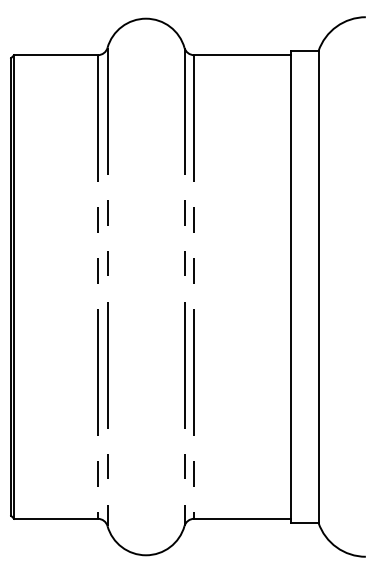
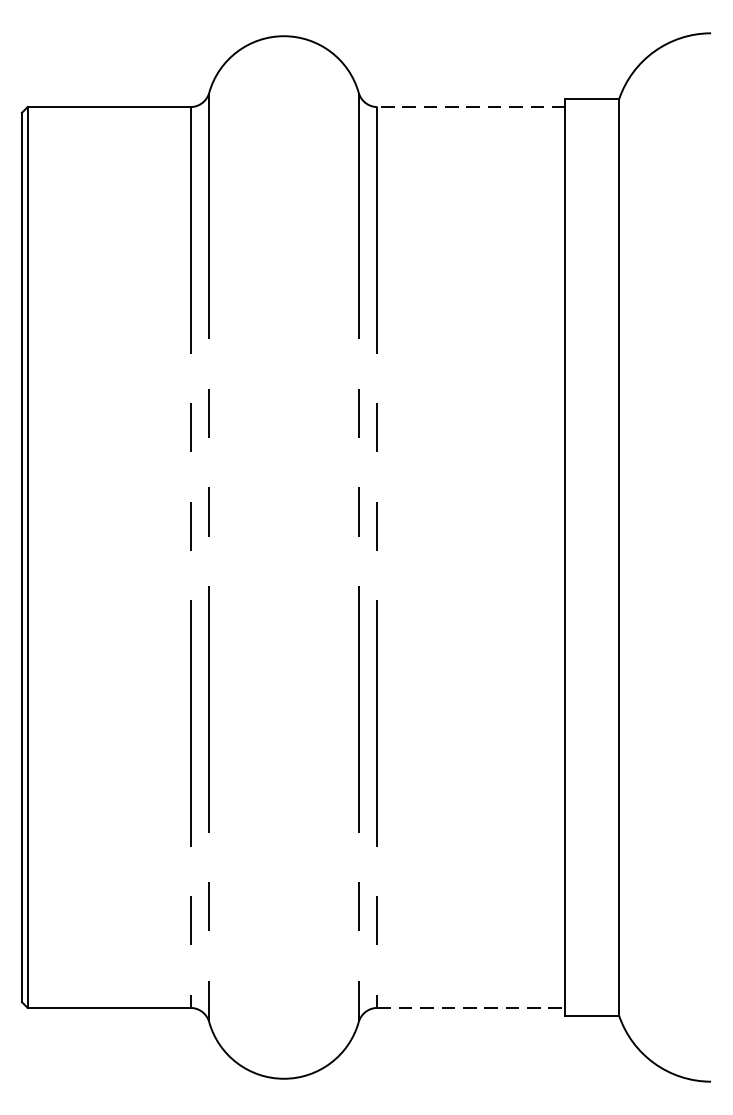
line: (242, 55) -> (471, 107), solid -> dashed
line: (243, 518) -> (473, 1007), solid -> dashed

